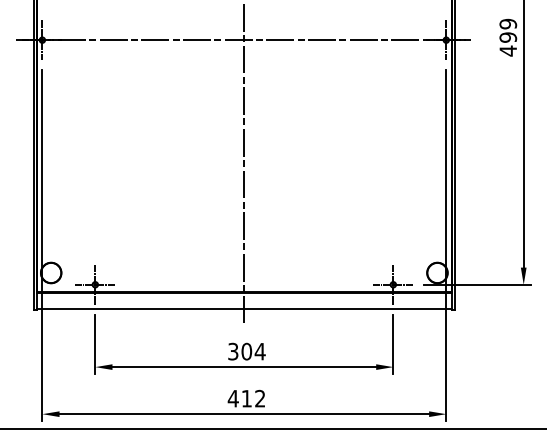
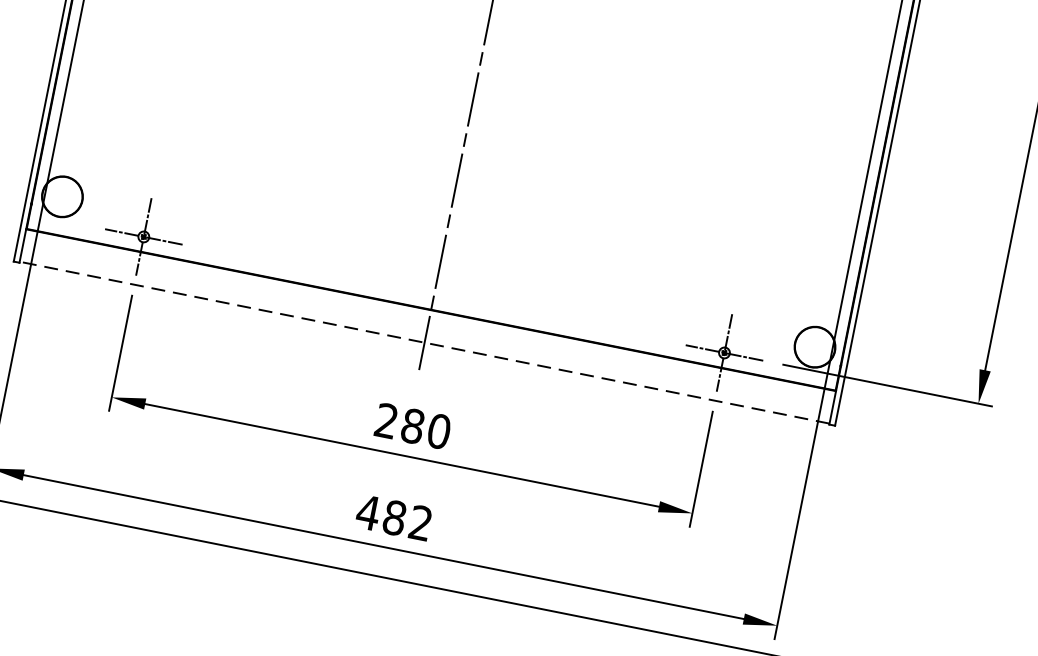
line: (244, 309) -> (424, 343), solid -> dashed
text: (246, 351) -> (412, 425), 304 -> 280
text: (246, 398) -> (394, 517), 412 -> 482

